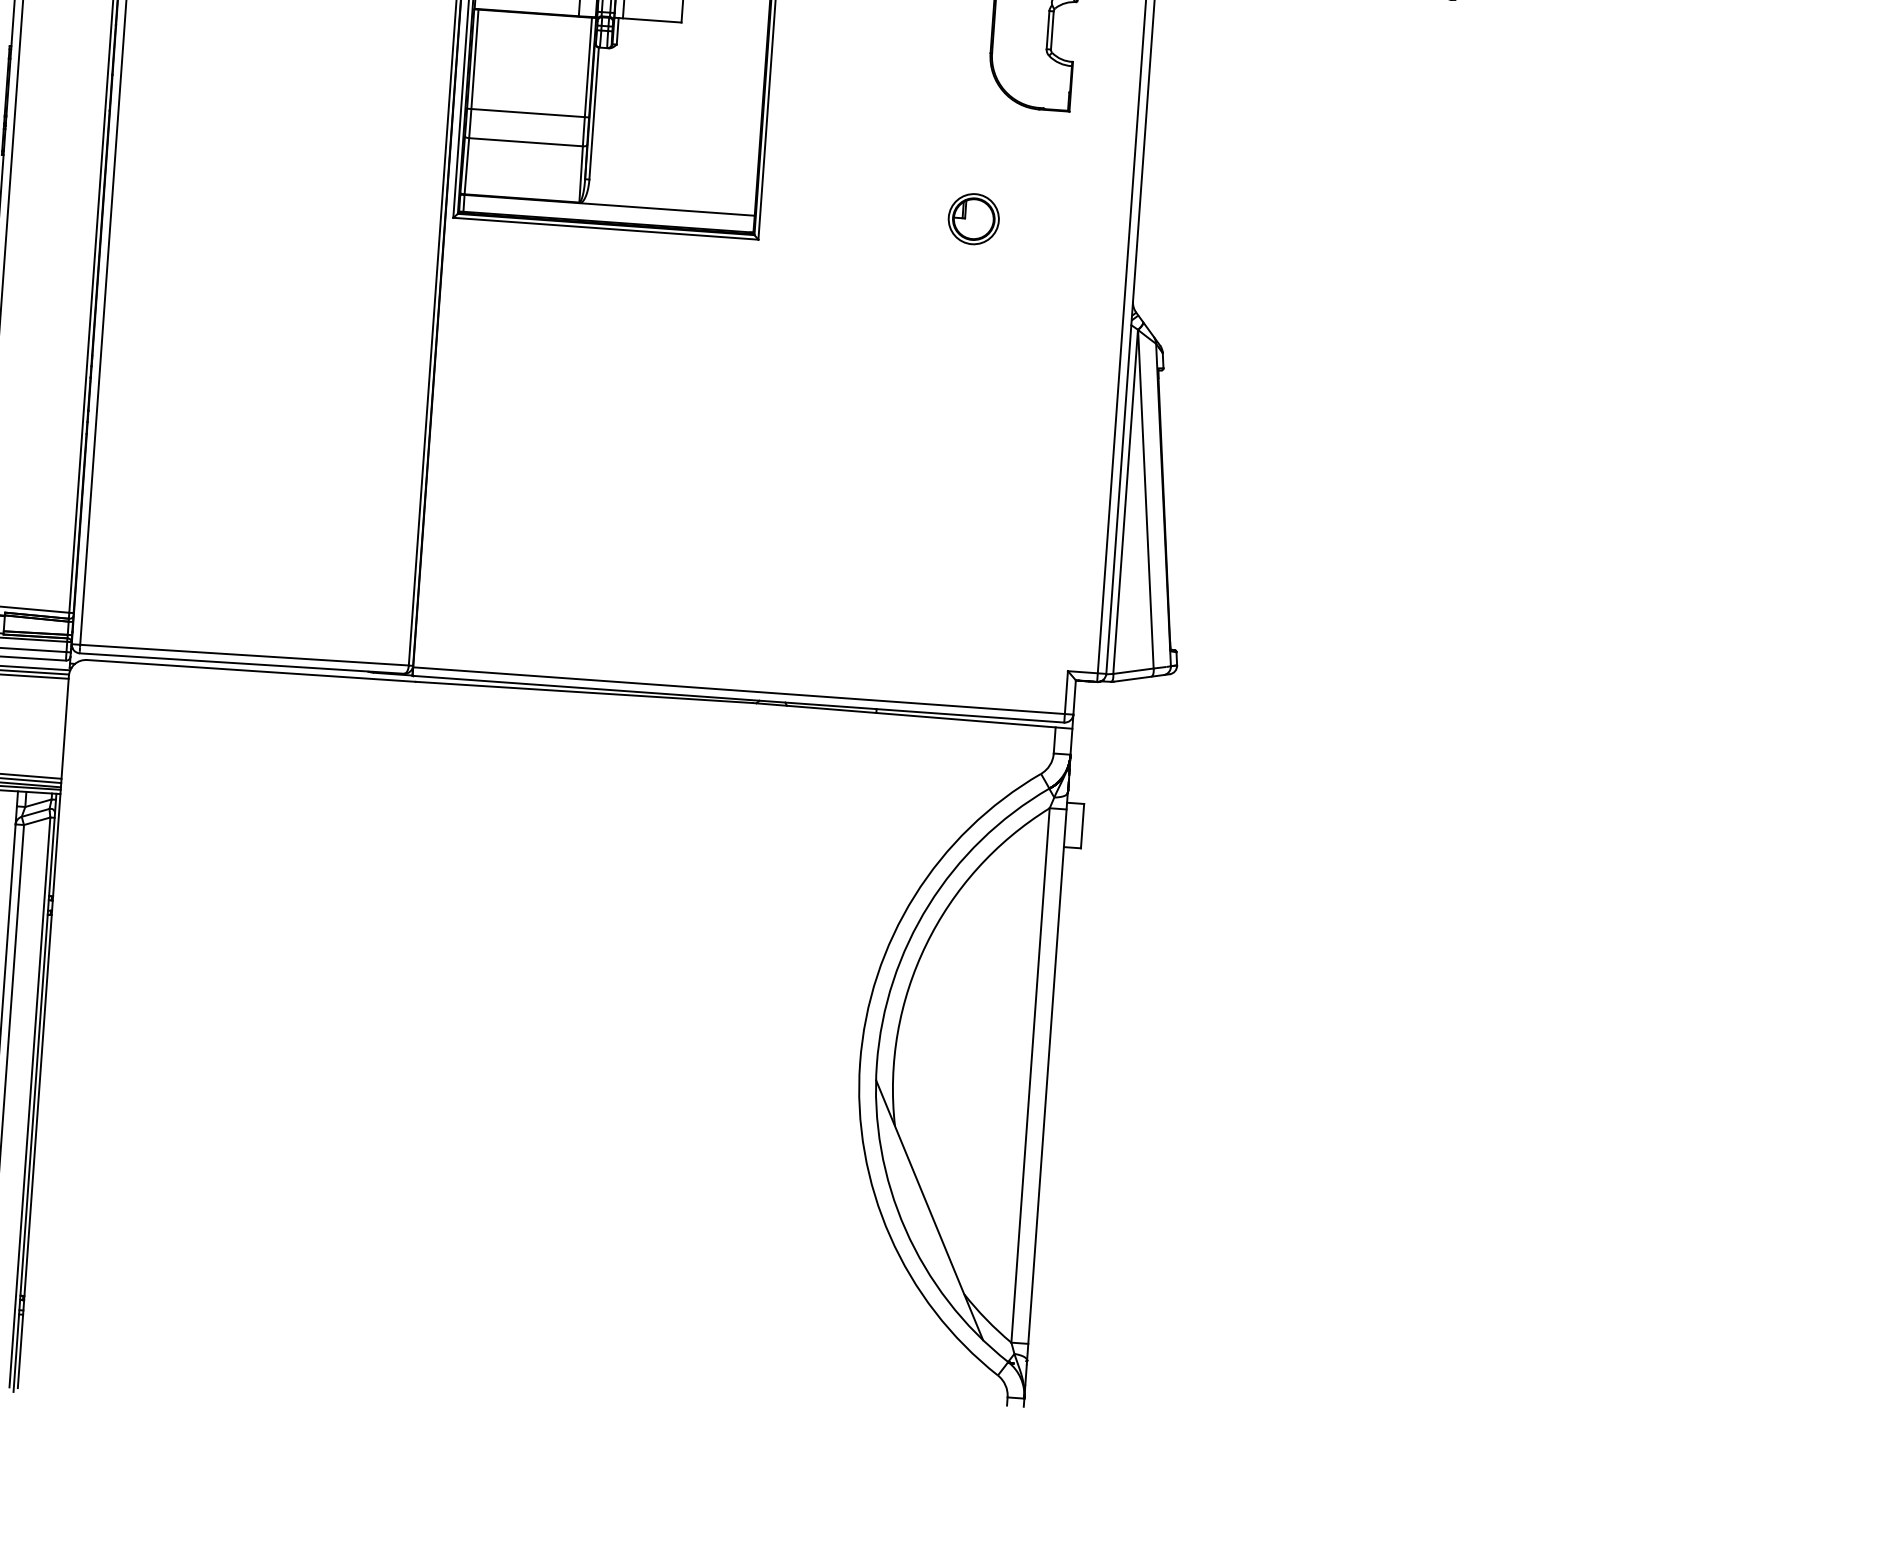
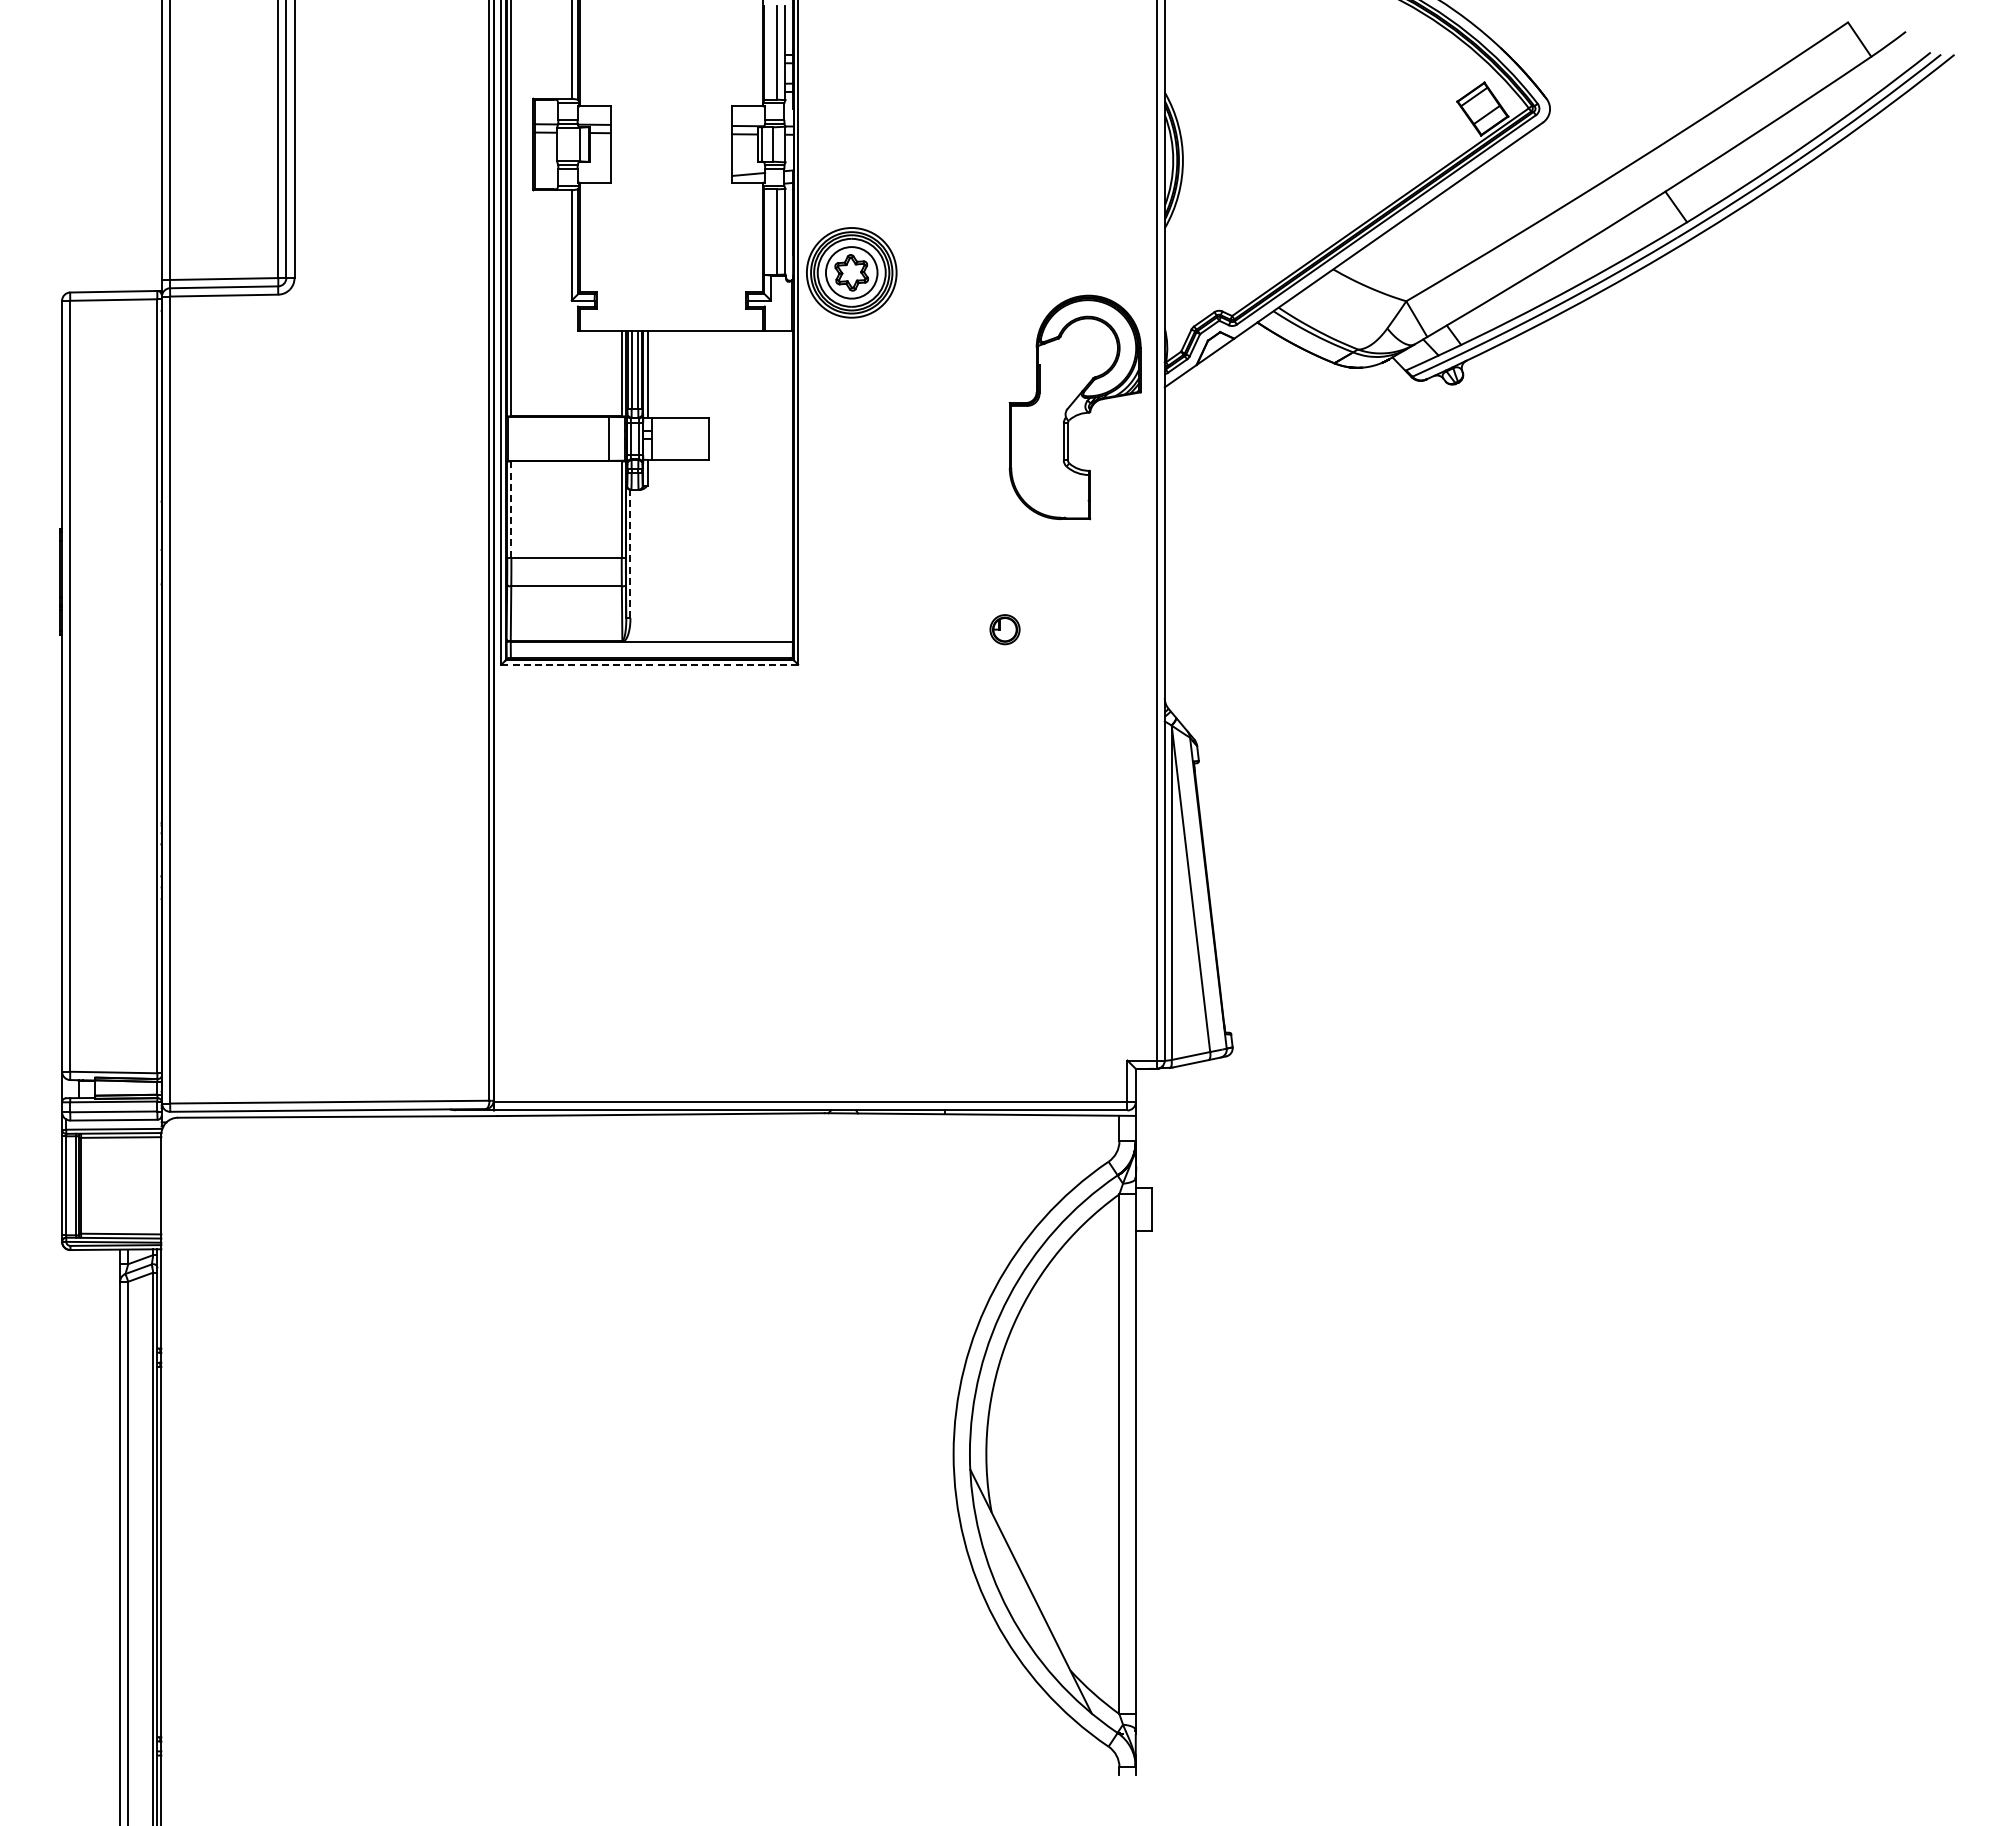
line: (474, 60) -> (511, 510), solid -> dashed
line: (594, 113) -> (630, 553), solid -> dashed
part: (973, 218) -> (1004, 629), size x0.6
line: (606, 228) -> (650, 664), solid -> dashed

